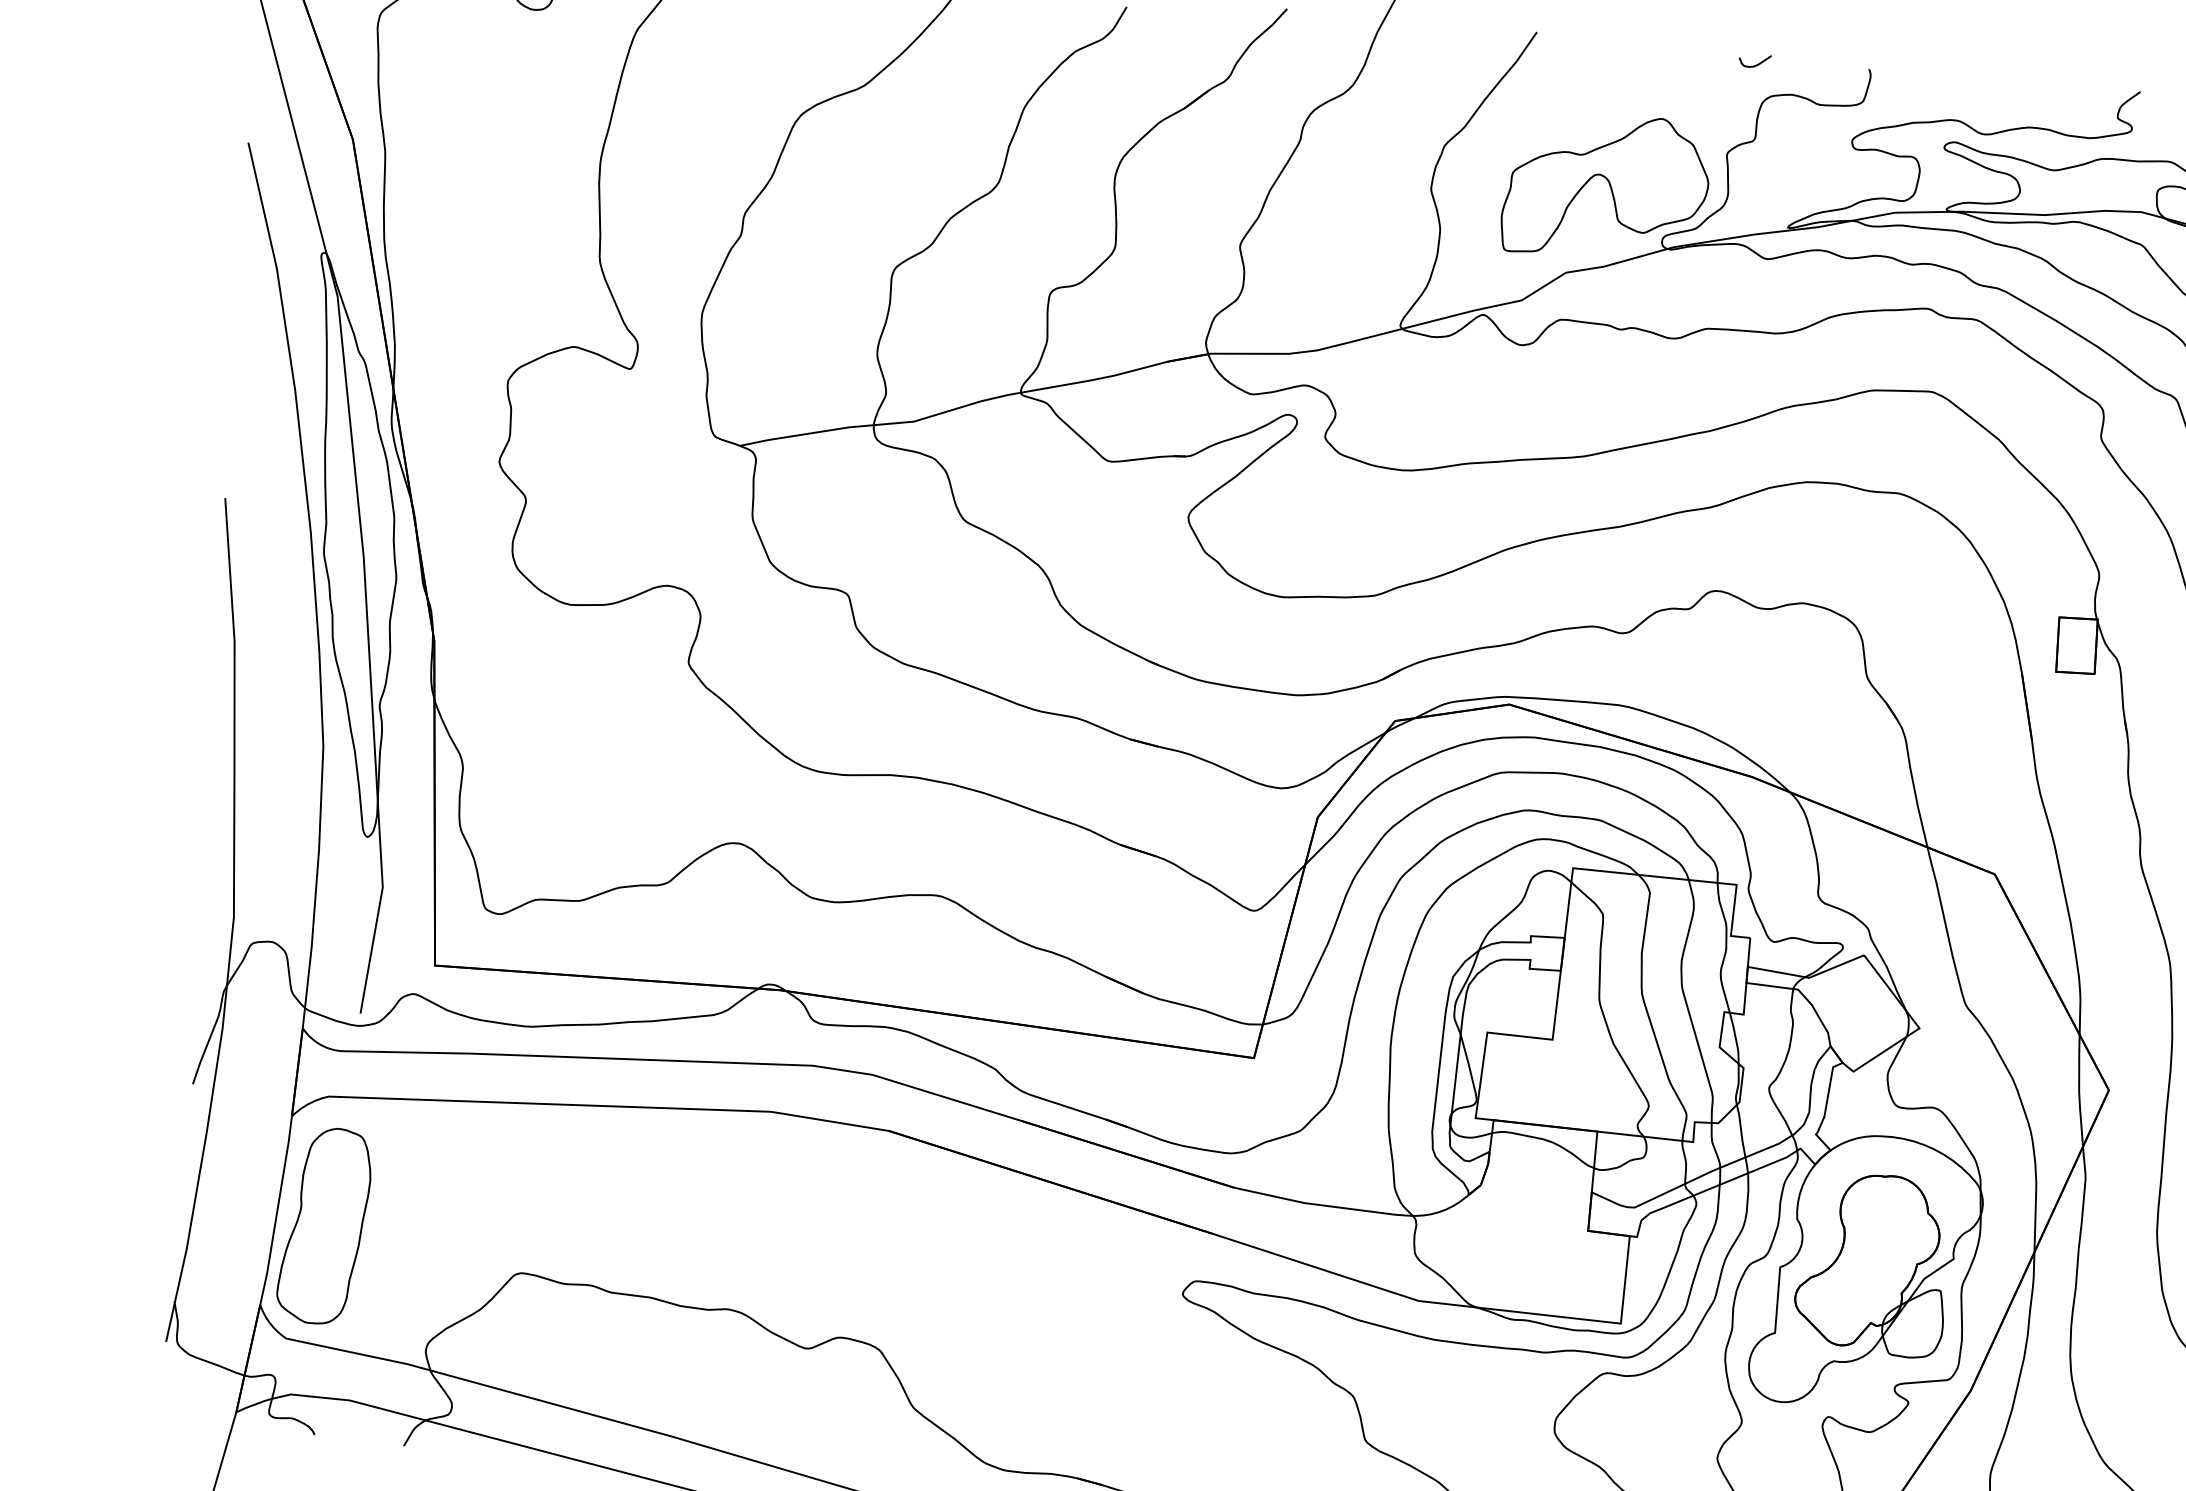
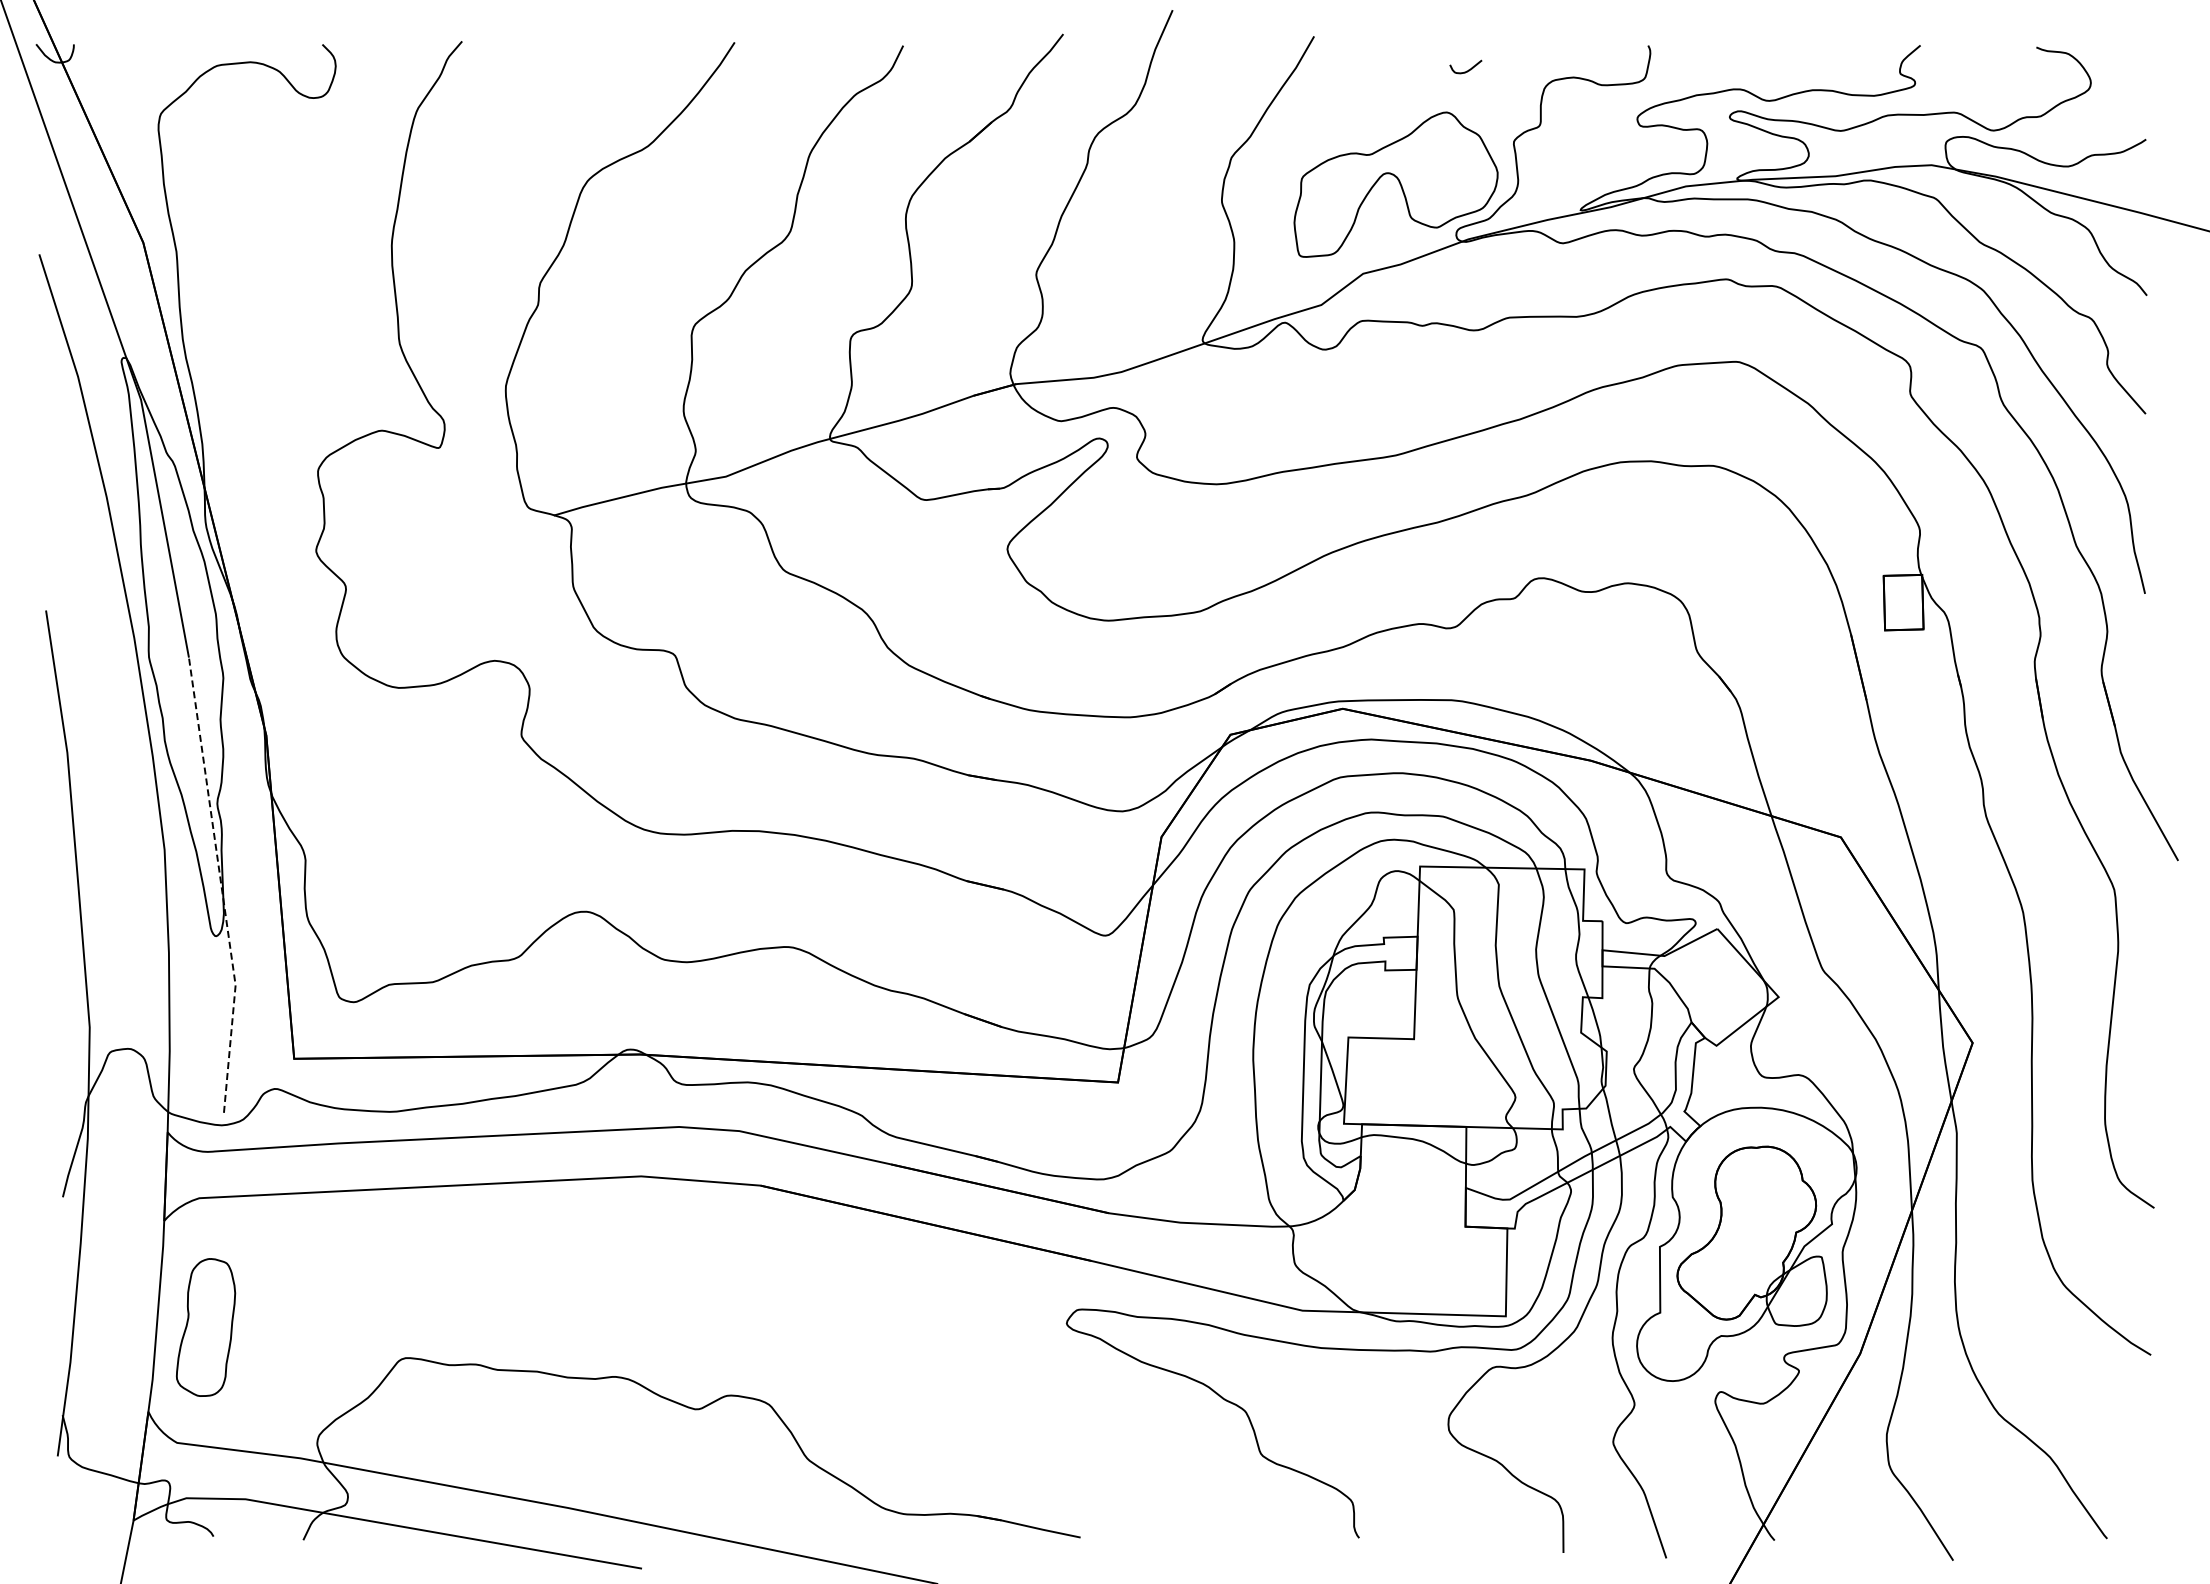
curve: (1755, 64) -> (1466, 70), moved
line: (377, 786) -> (221, 885), solid -> dashed
part: (324, 1225) -> (205, 1327), size x0.7

